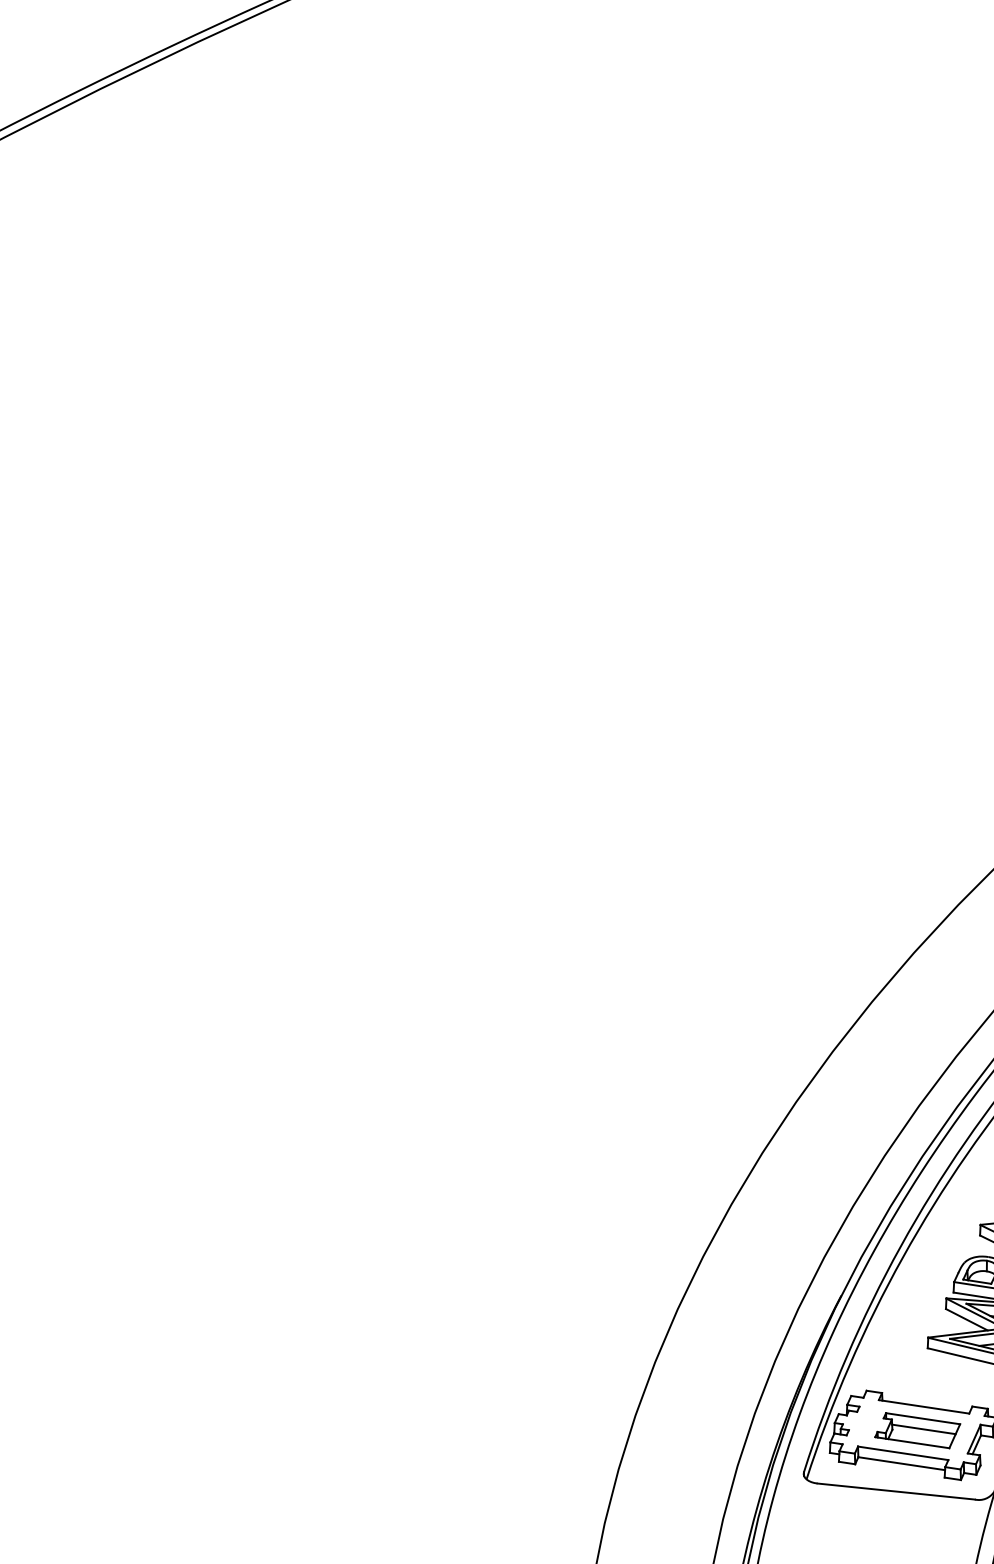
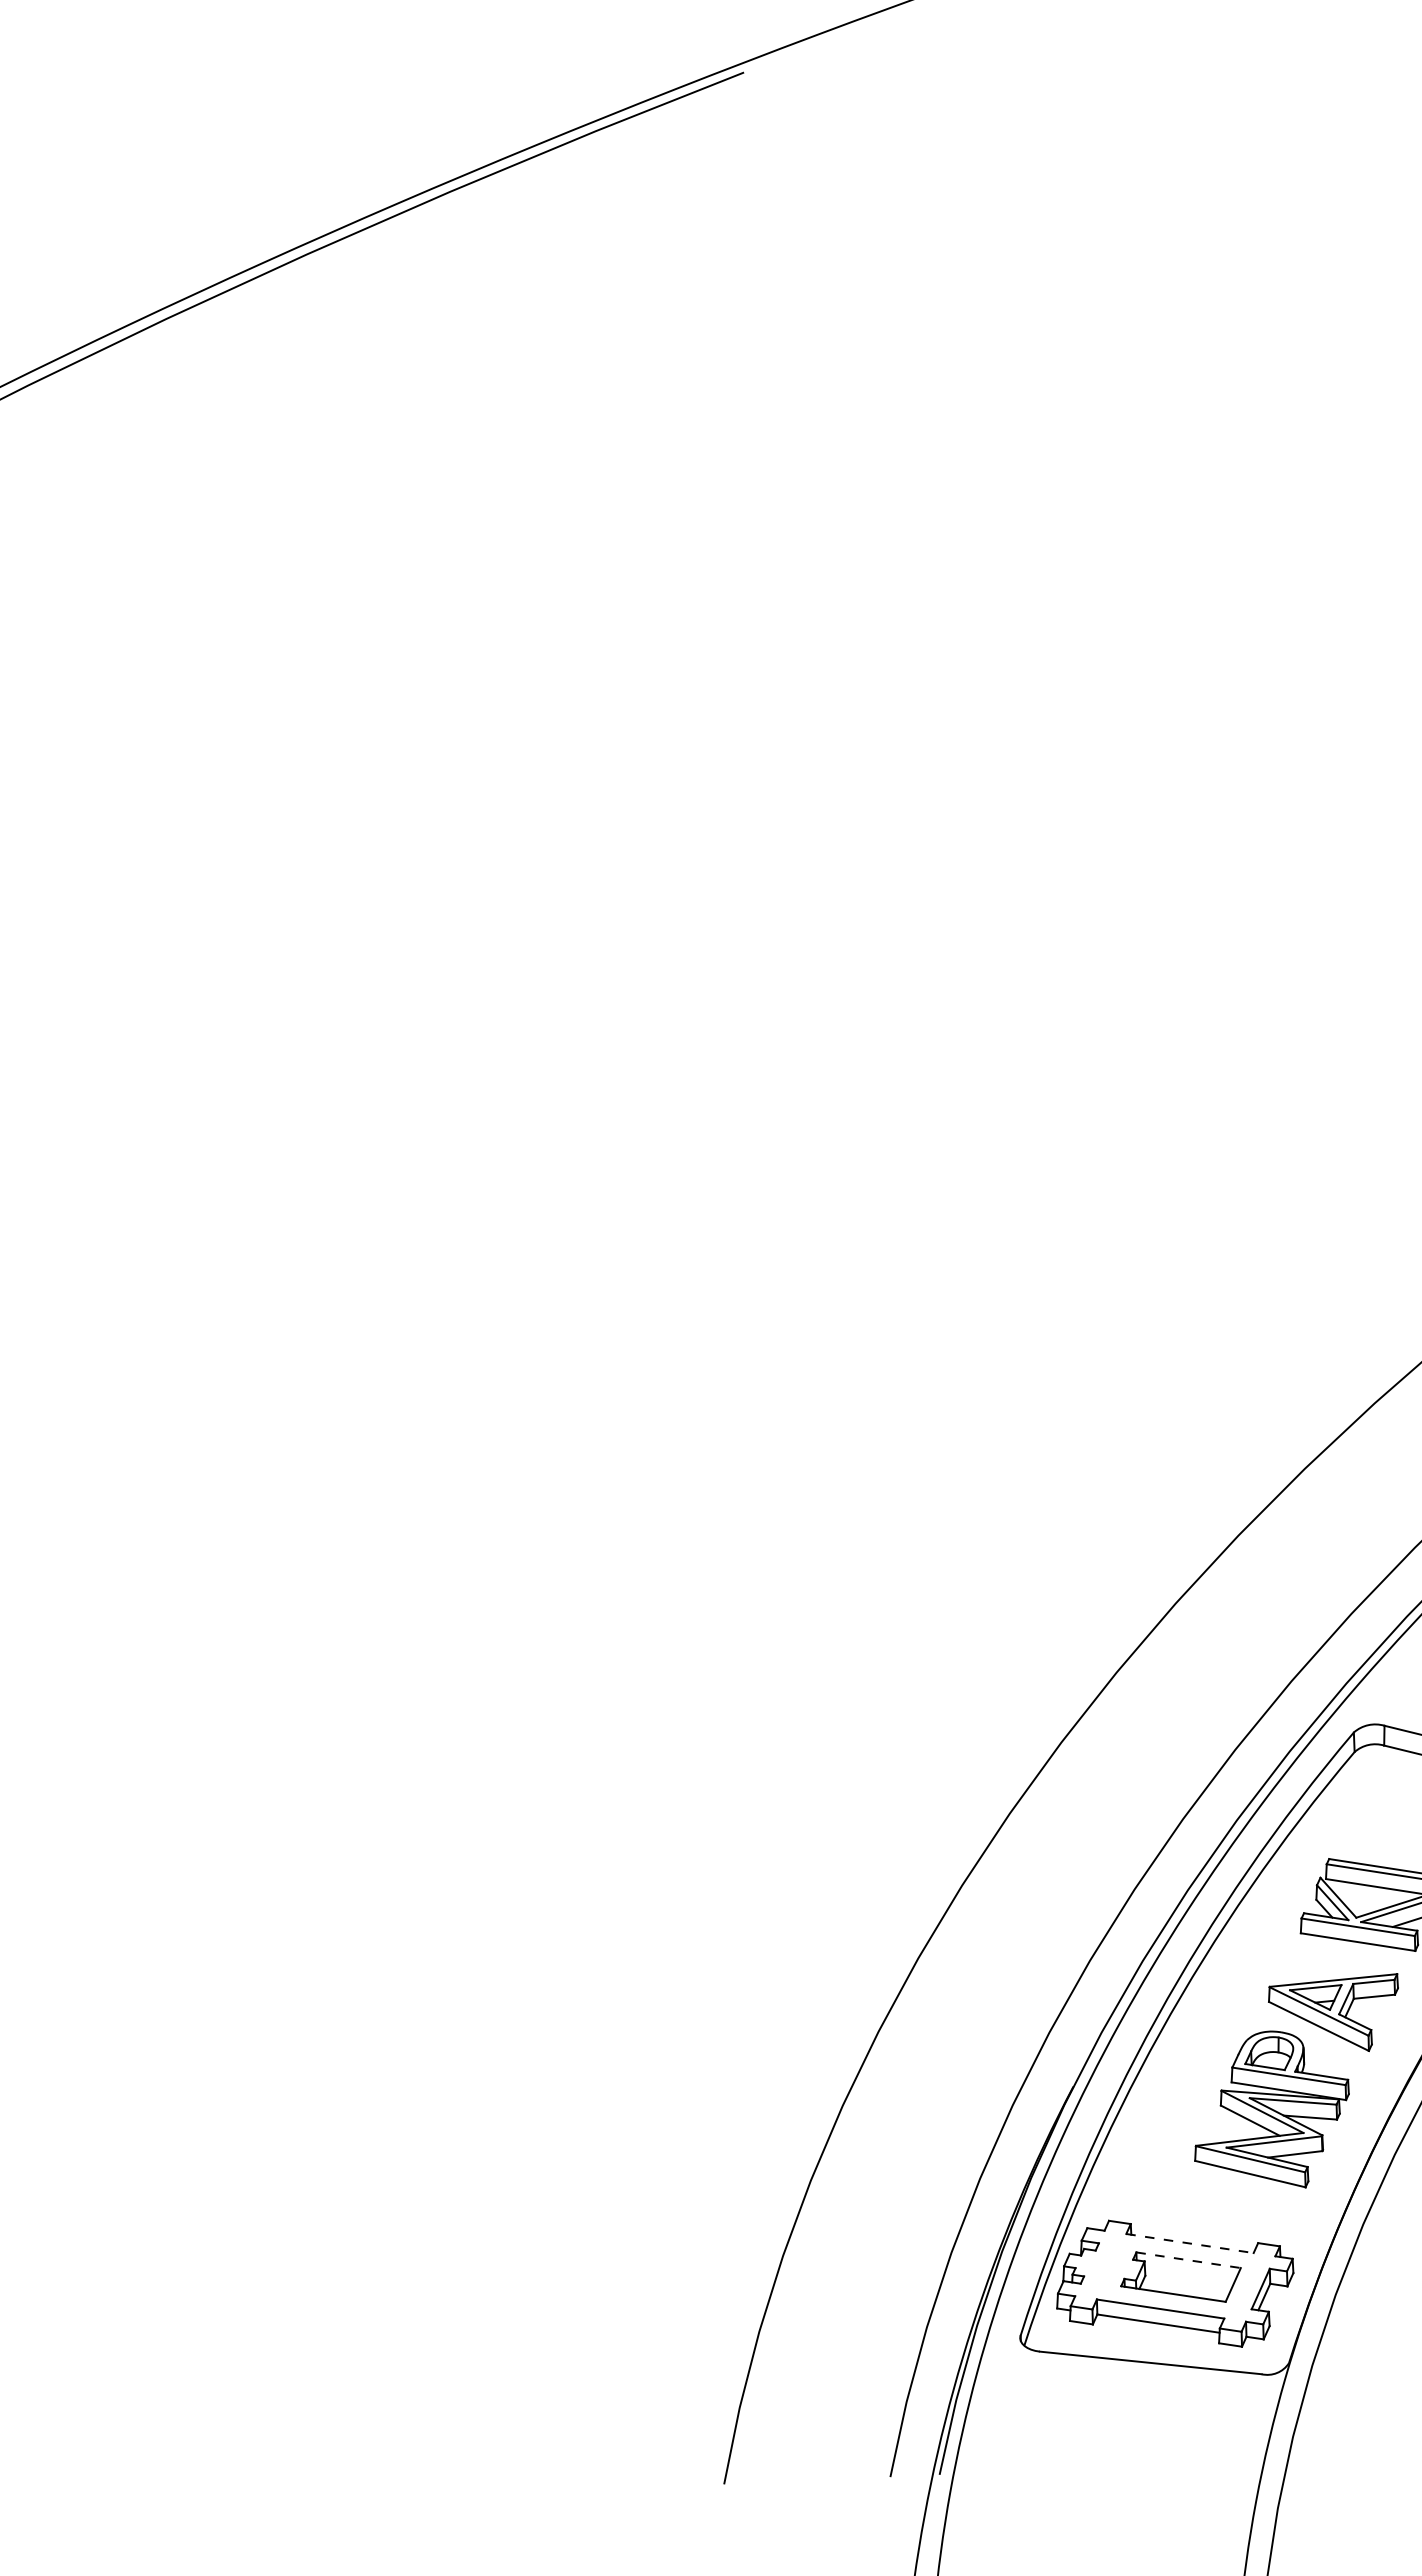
line: (924, 1406) -> (1190, 2243), solid -> dashed
line: (923, 1418) -> (1188, 2260), solid -> dashed
line: (923, 1429) -> (1189, 2275), removed

